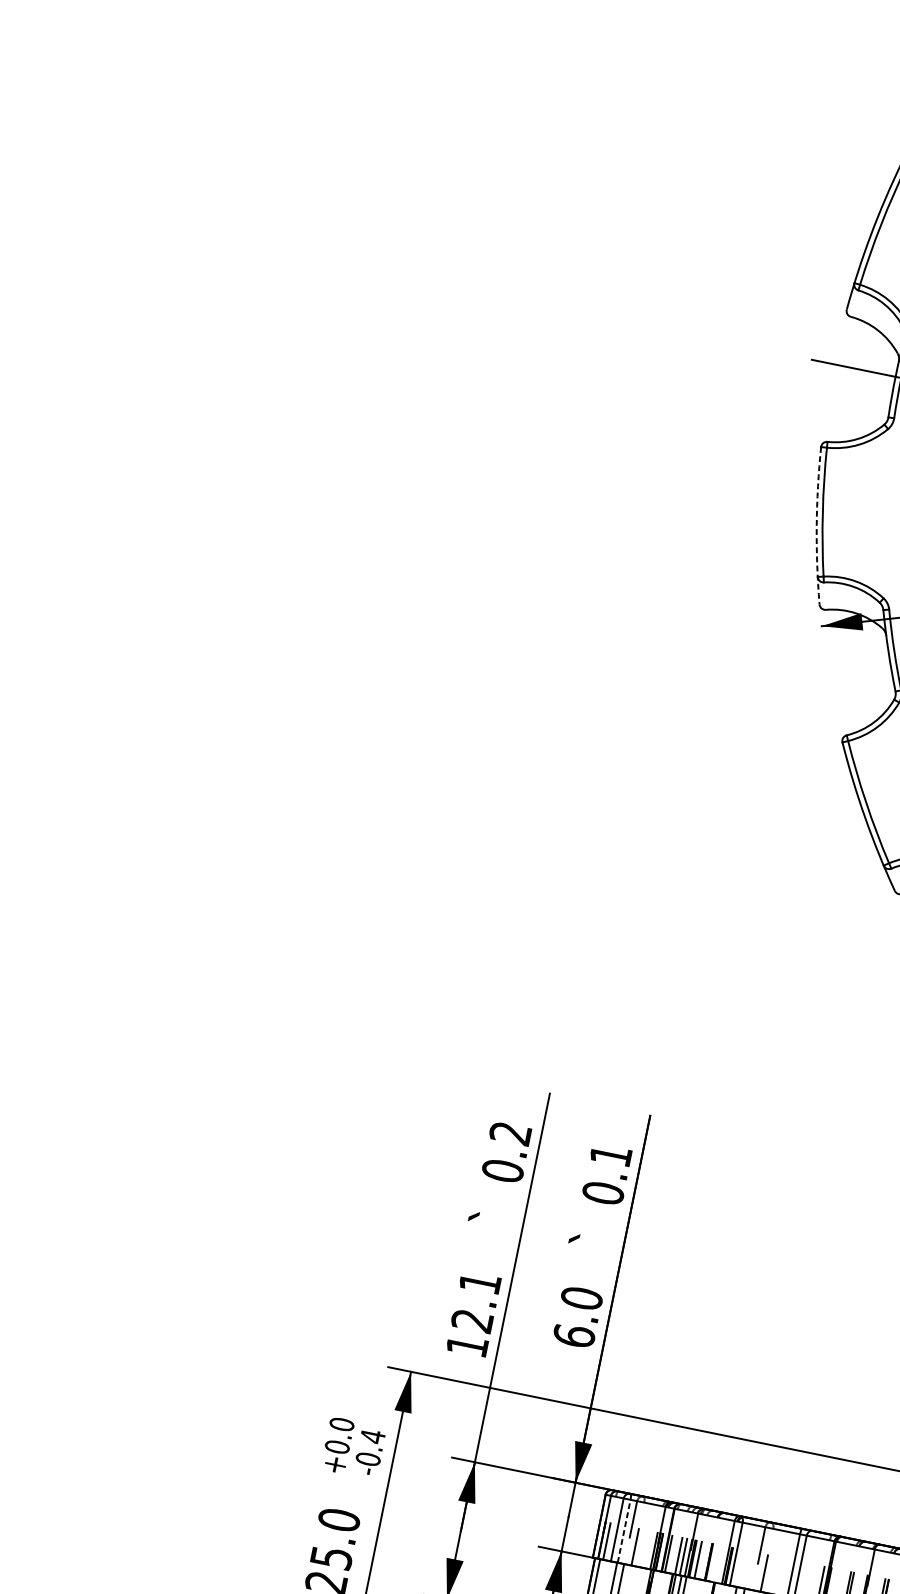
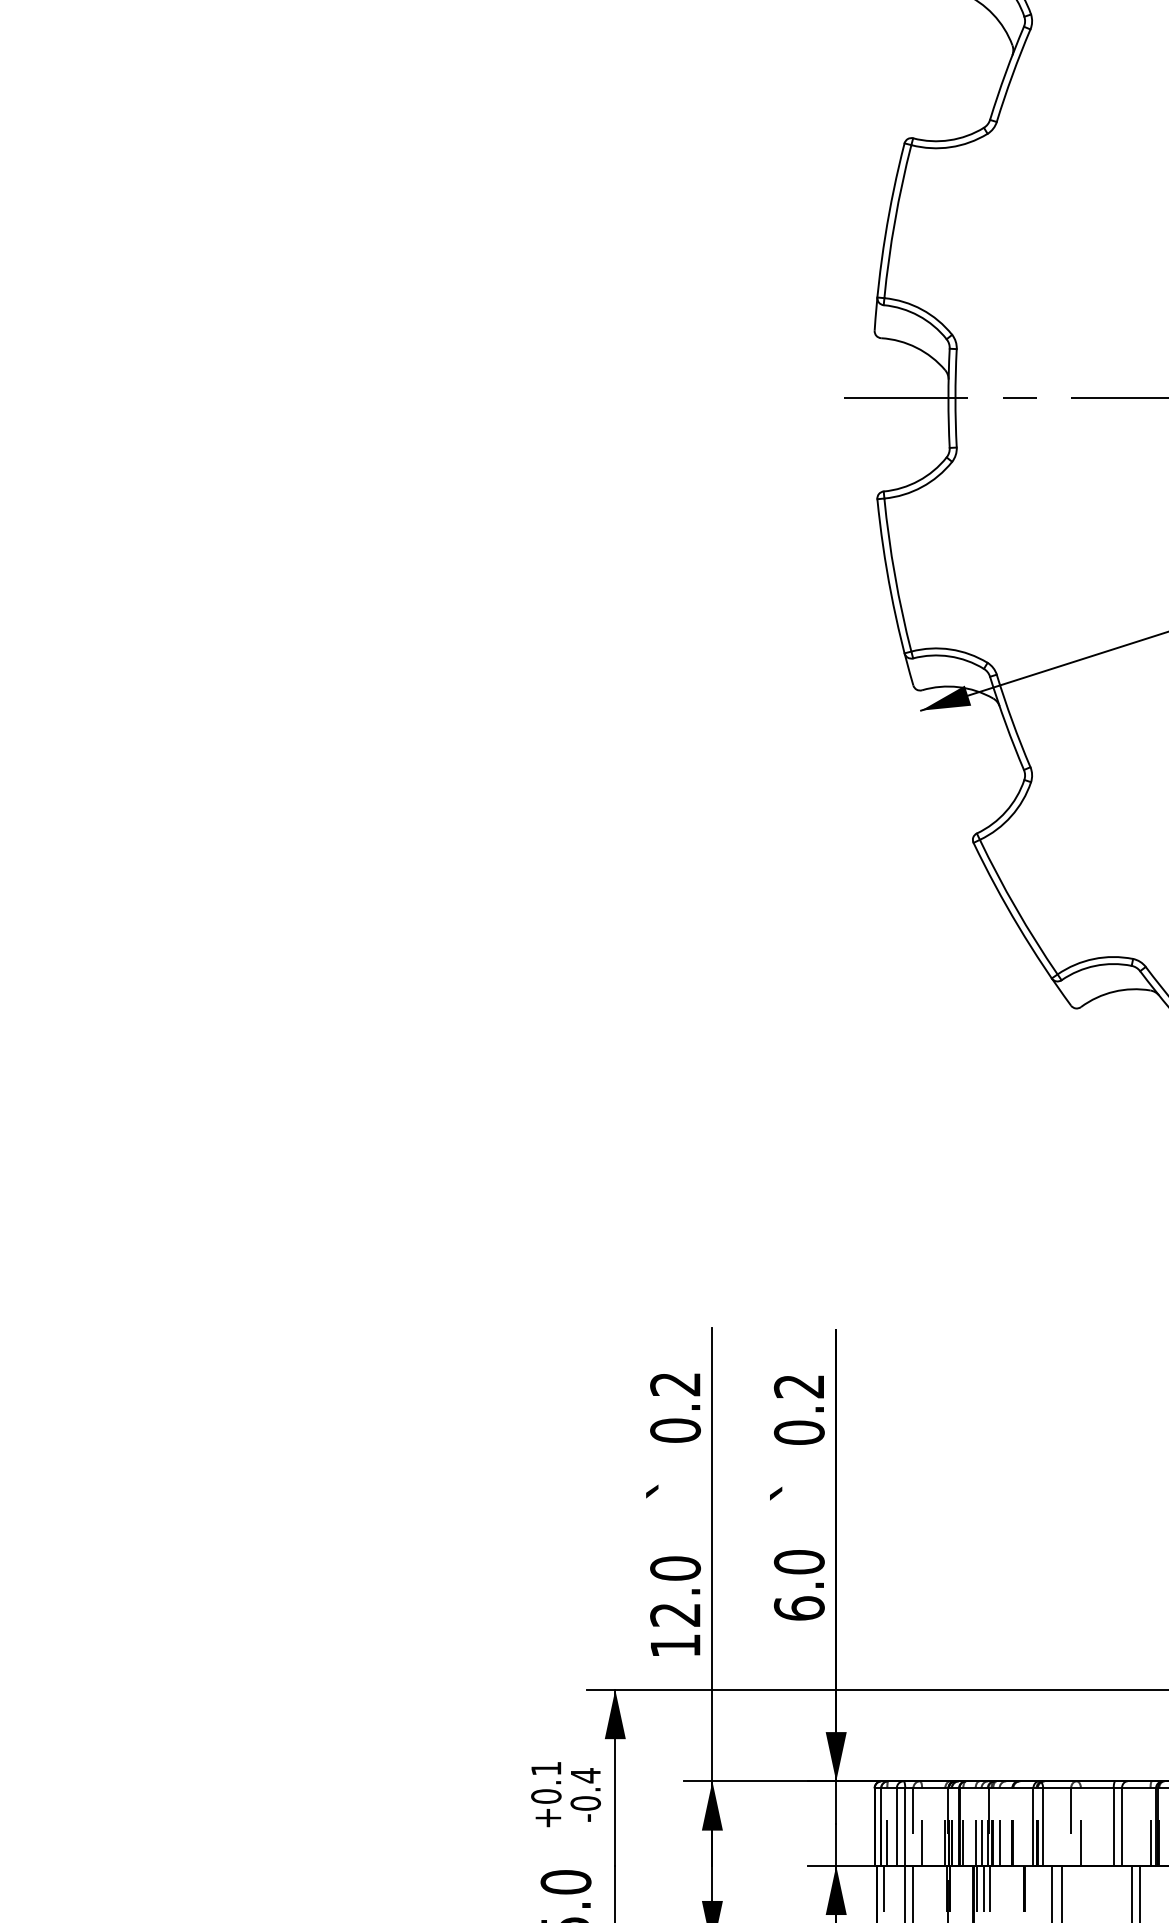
arc: (817, 526) -> (891, 593), dashed -> solid
text: (610, 1155) -> (798, 1386), 0.1 -> 0.2
text: (480, 1283) -> (675, 1568), 12.1 -> 12.0
text: (342, 1424) -> (546, 1768), +0.0 -> +0.1
line: (624, 1531) -> (905, 1827), dashed -> solid

